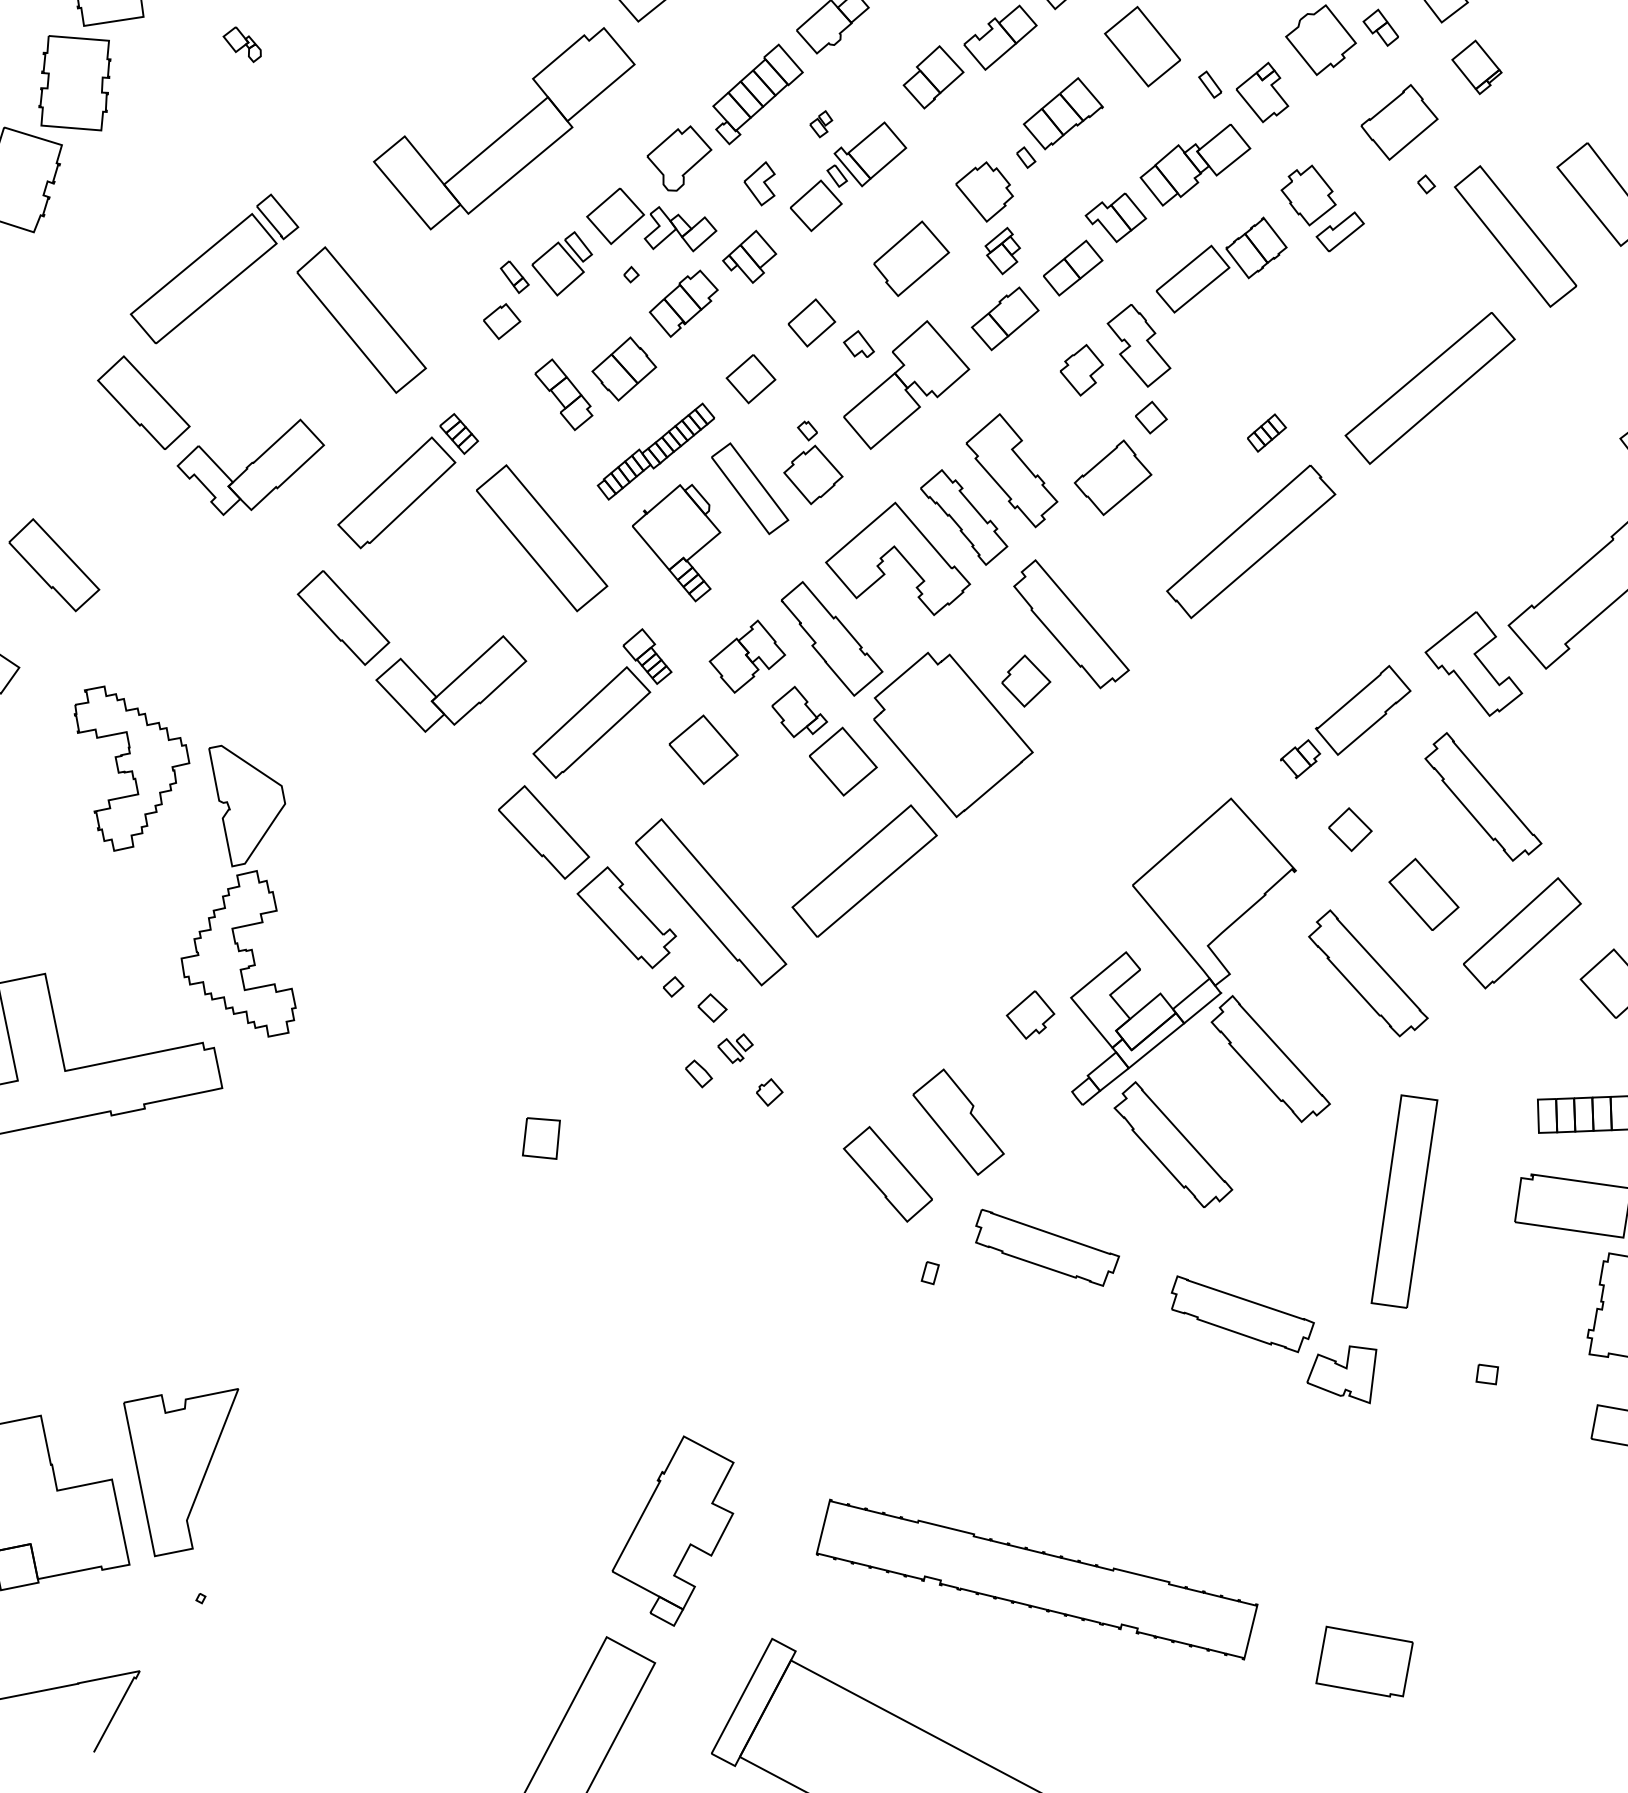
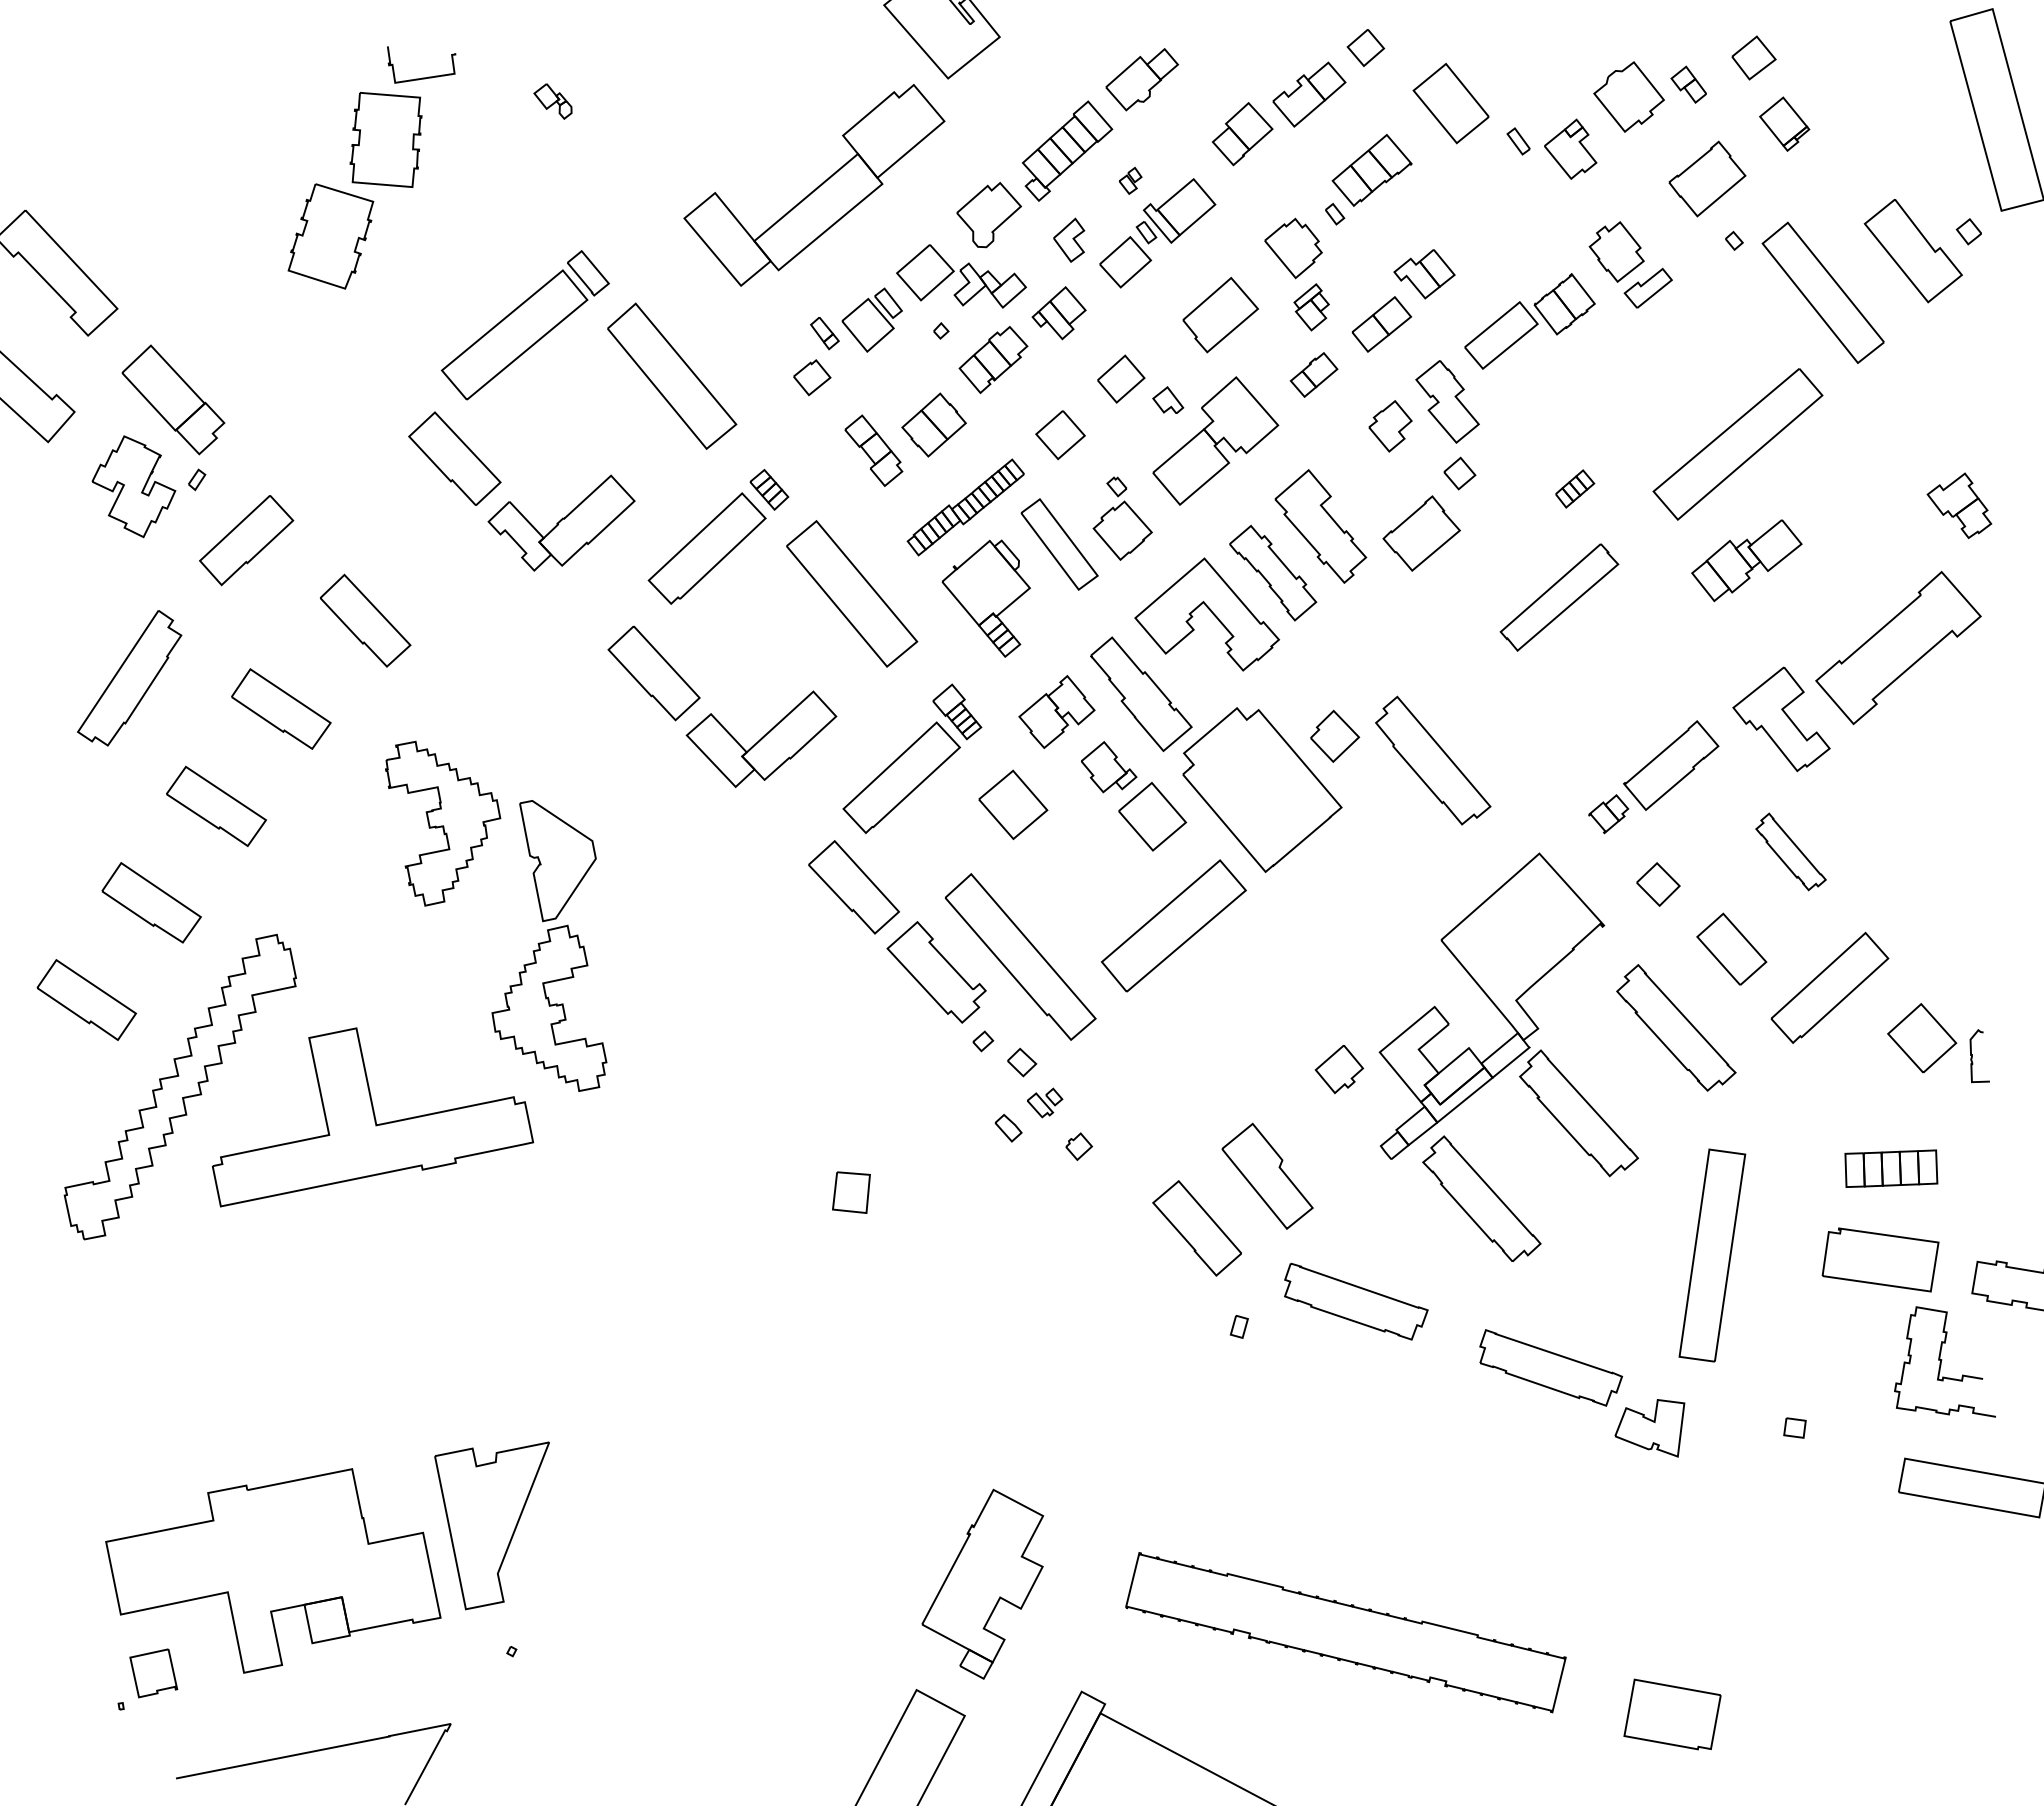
part: (1195, 164) -> (1746, 560), moved
part: (1004, 318) -> (1313, 374), size x0.7
part: (1251, 541) -> (1559, 597), size x0.7
part: (1071, 624) -> (1433, 760), moved
part: (1482, 796) -> (1790, 851), size x0.6

